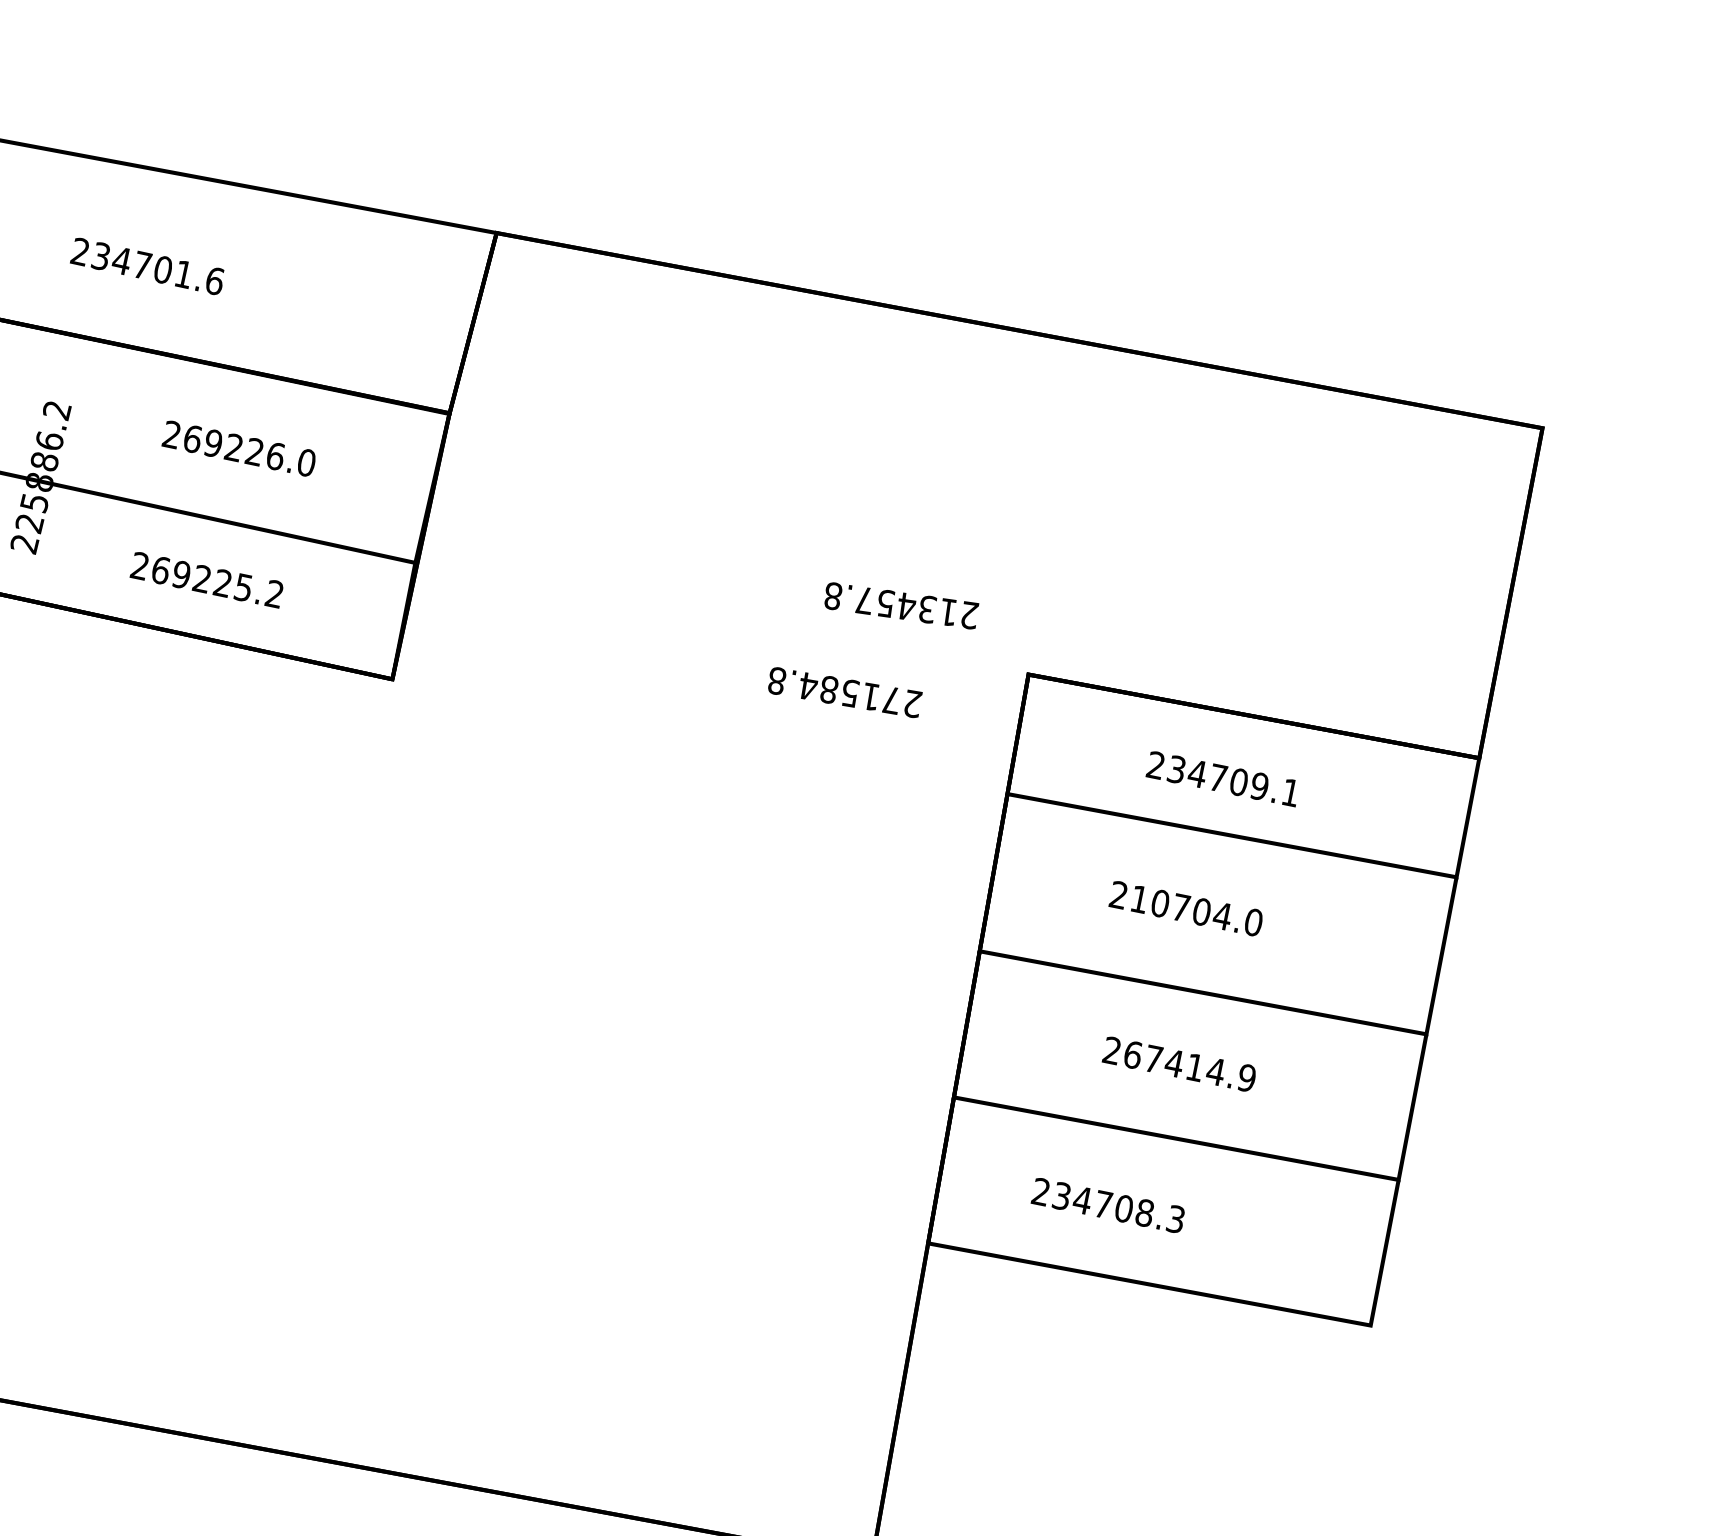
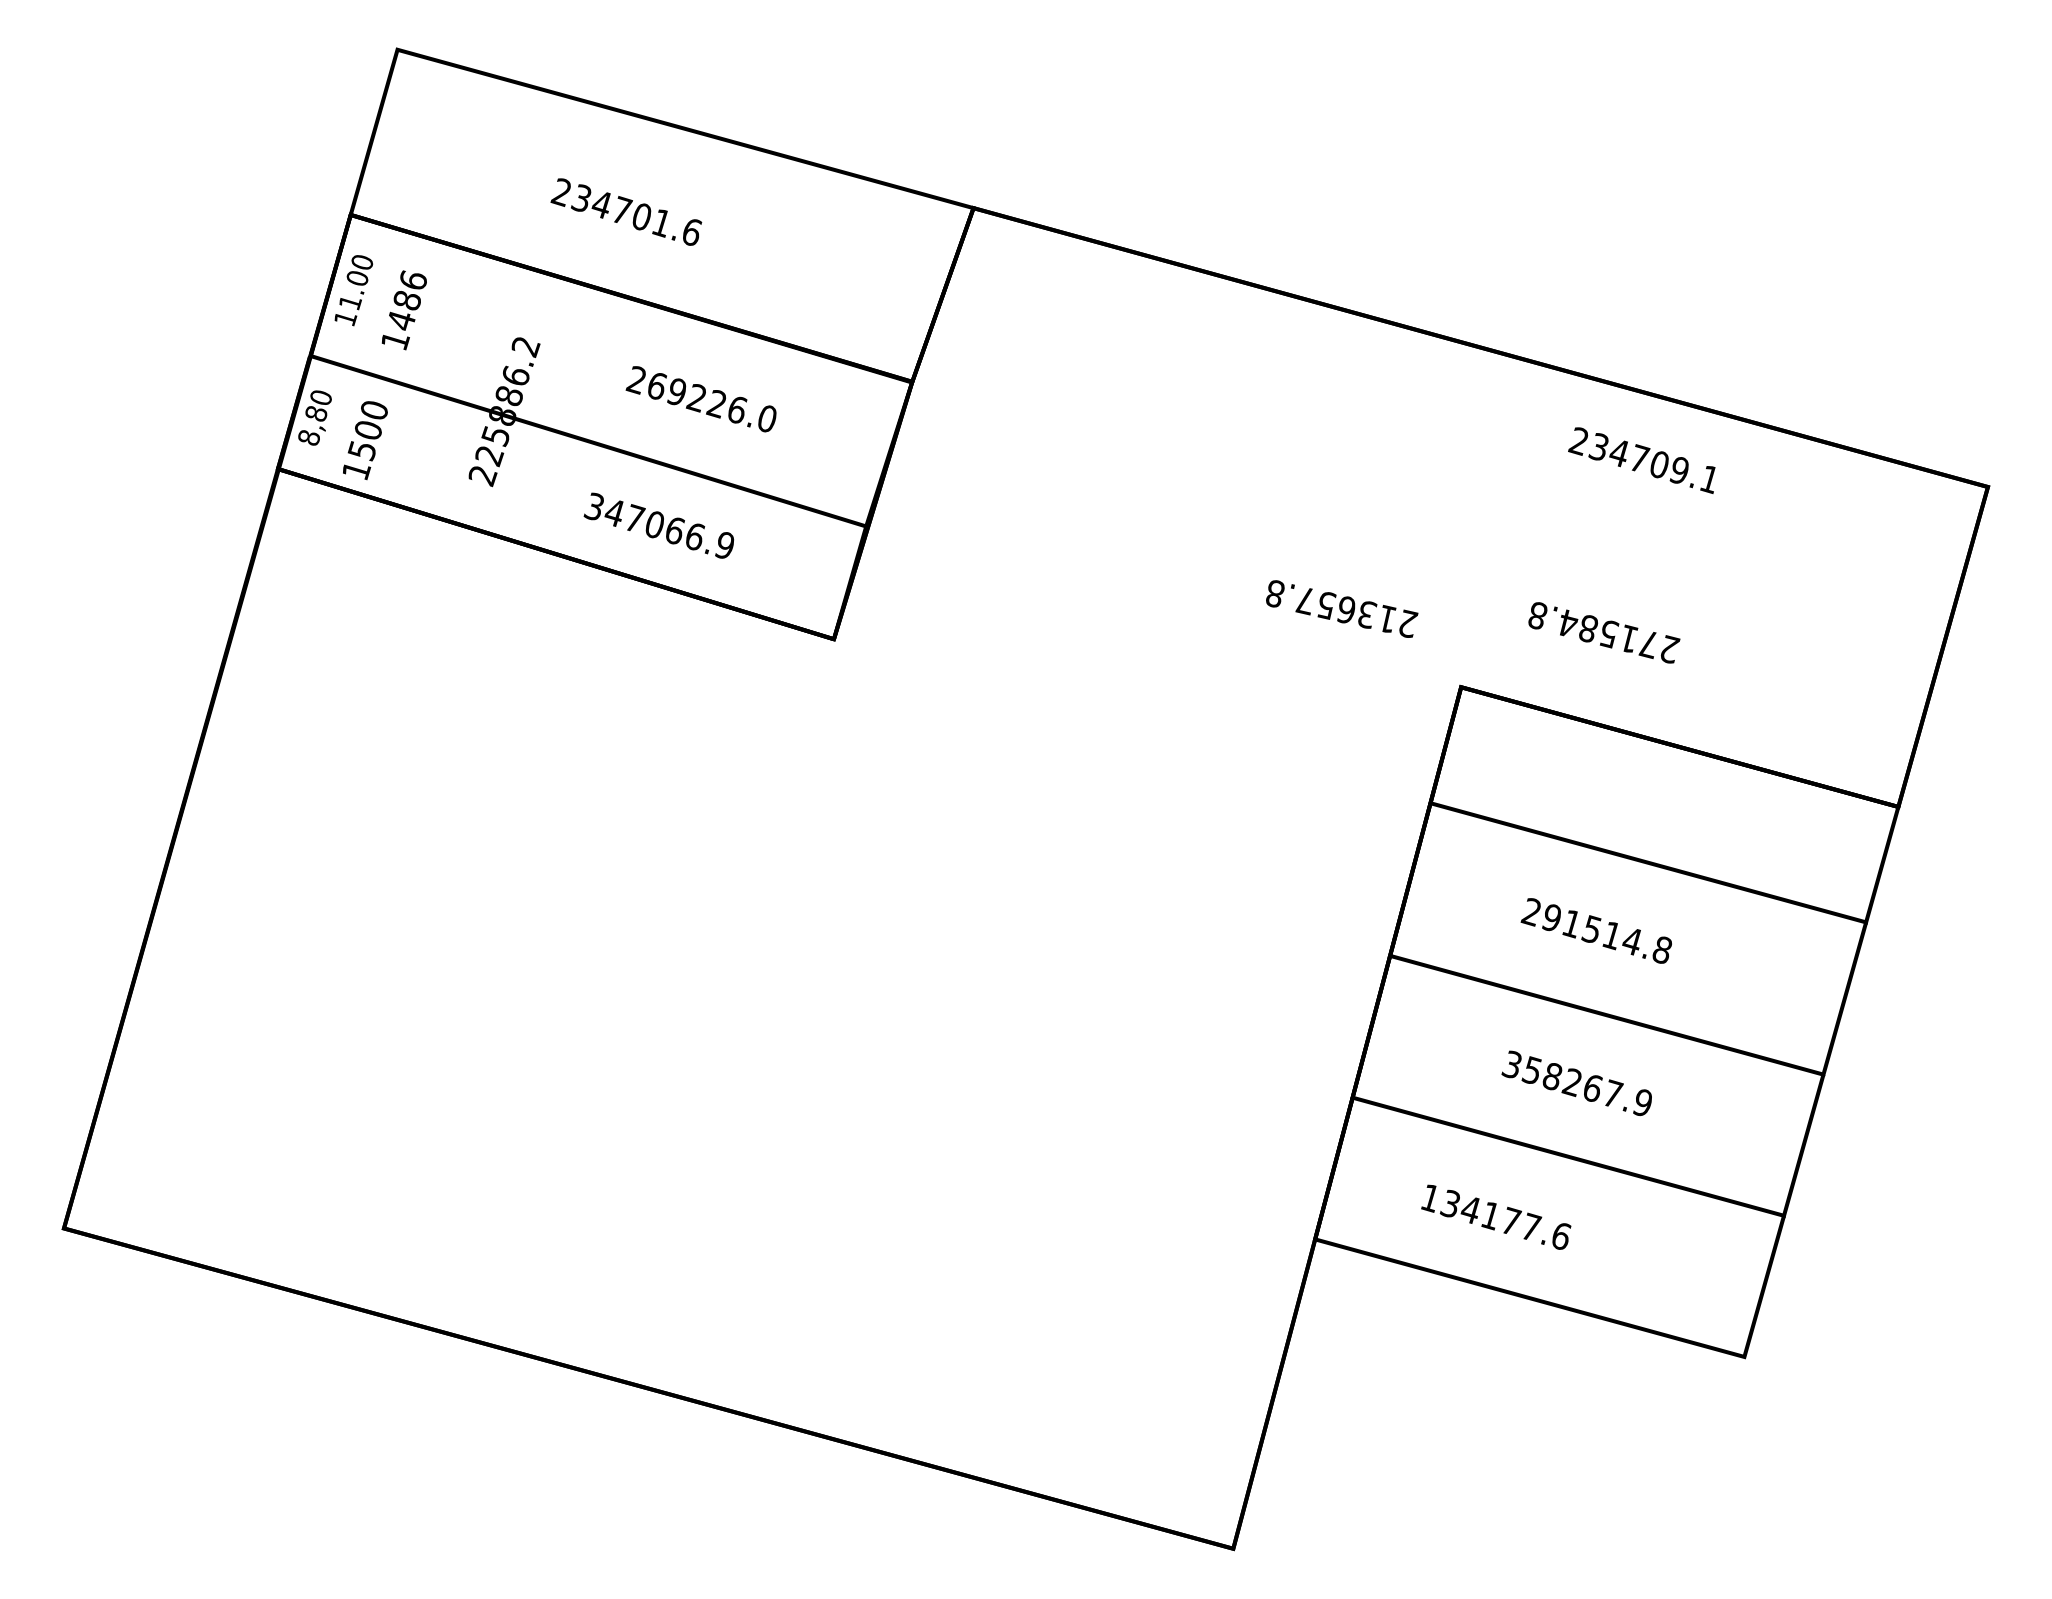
text: (206, 580) -> (658, 526), 269225.2 -> 347066.9
text: (906, 605) -> (1346, 609), 213457.8 -> 213657.8
text: (845, 692) -> (1604, 632), moved
text: (1220, 779) -> (1641, 460), moved
text: (1196, 910) -> (1607, 933), 210704.0 -> 291514.8
text: (1163, 1061) -> (1562, 1079), 267414.9 -> 358267.9
text: (1107, 1205) -> (1495, 1216), 234708.3 -> 134177.6

